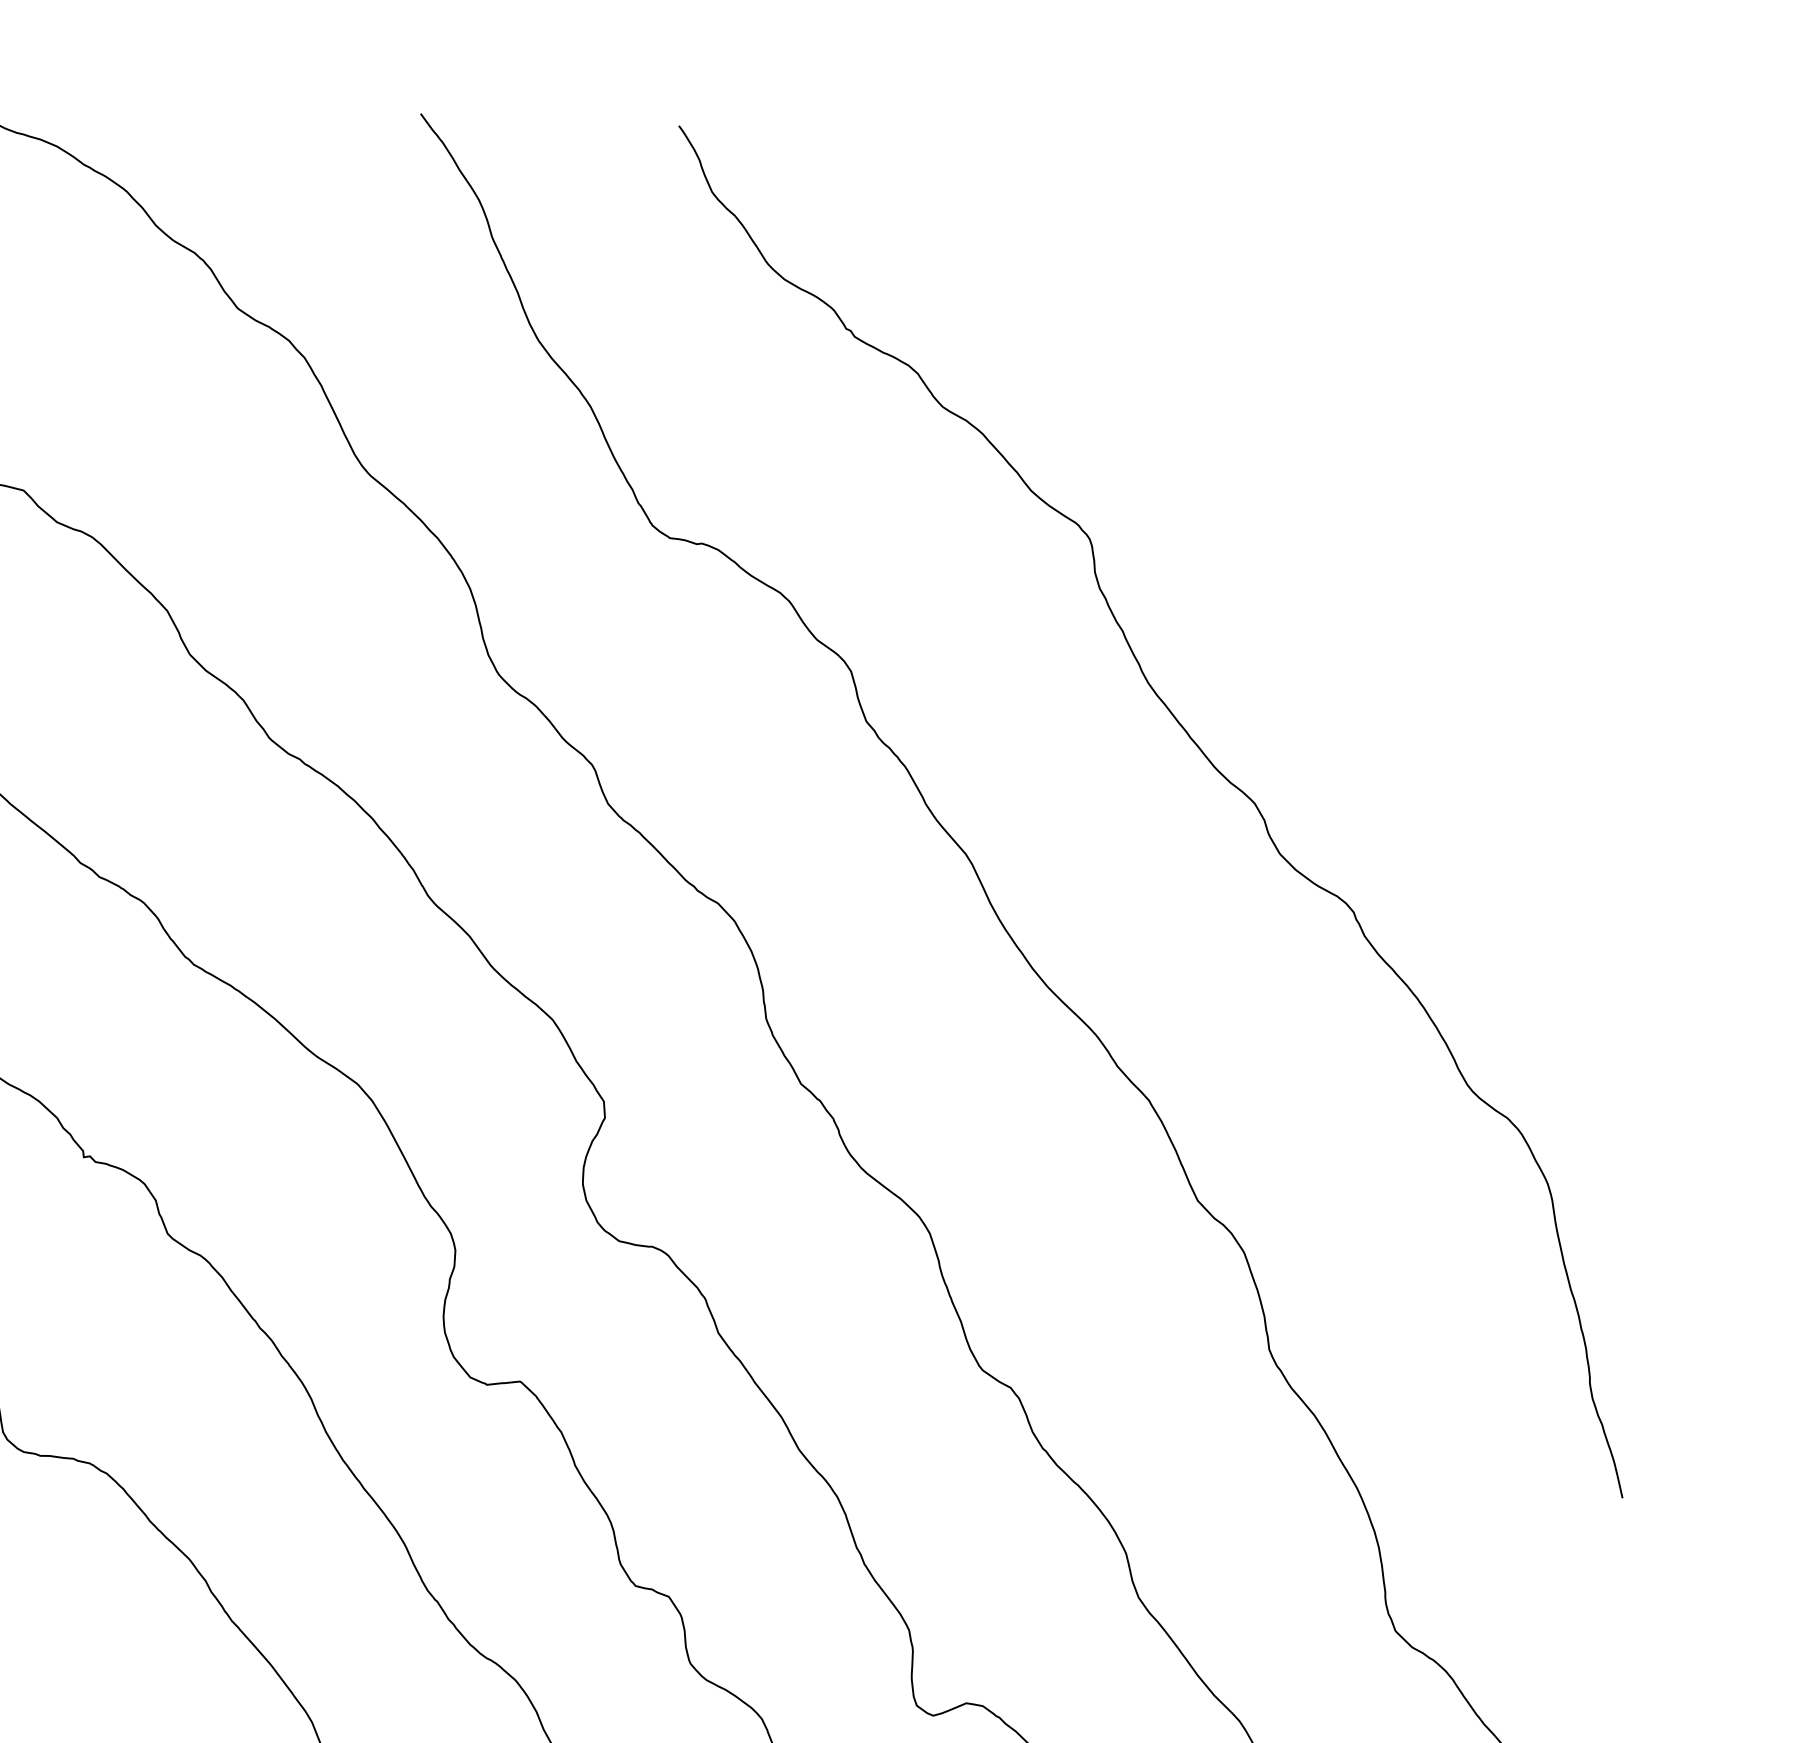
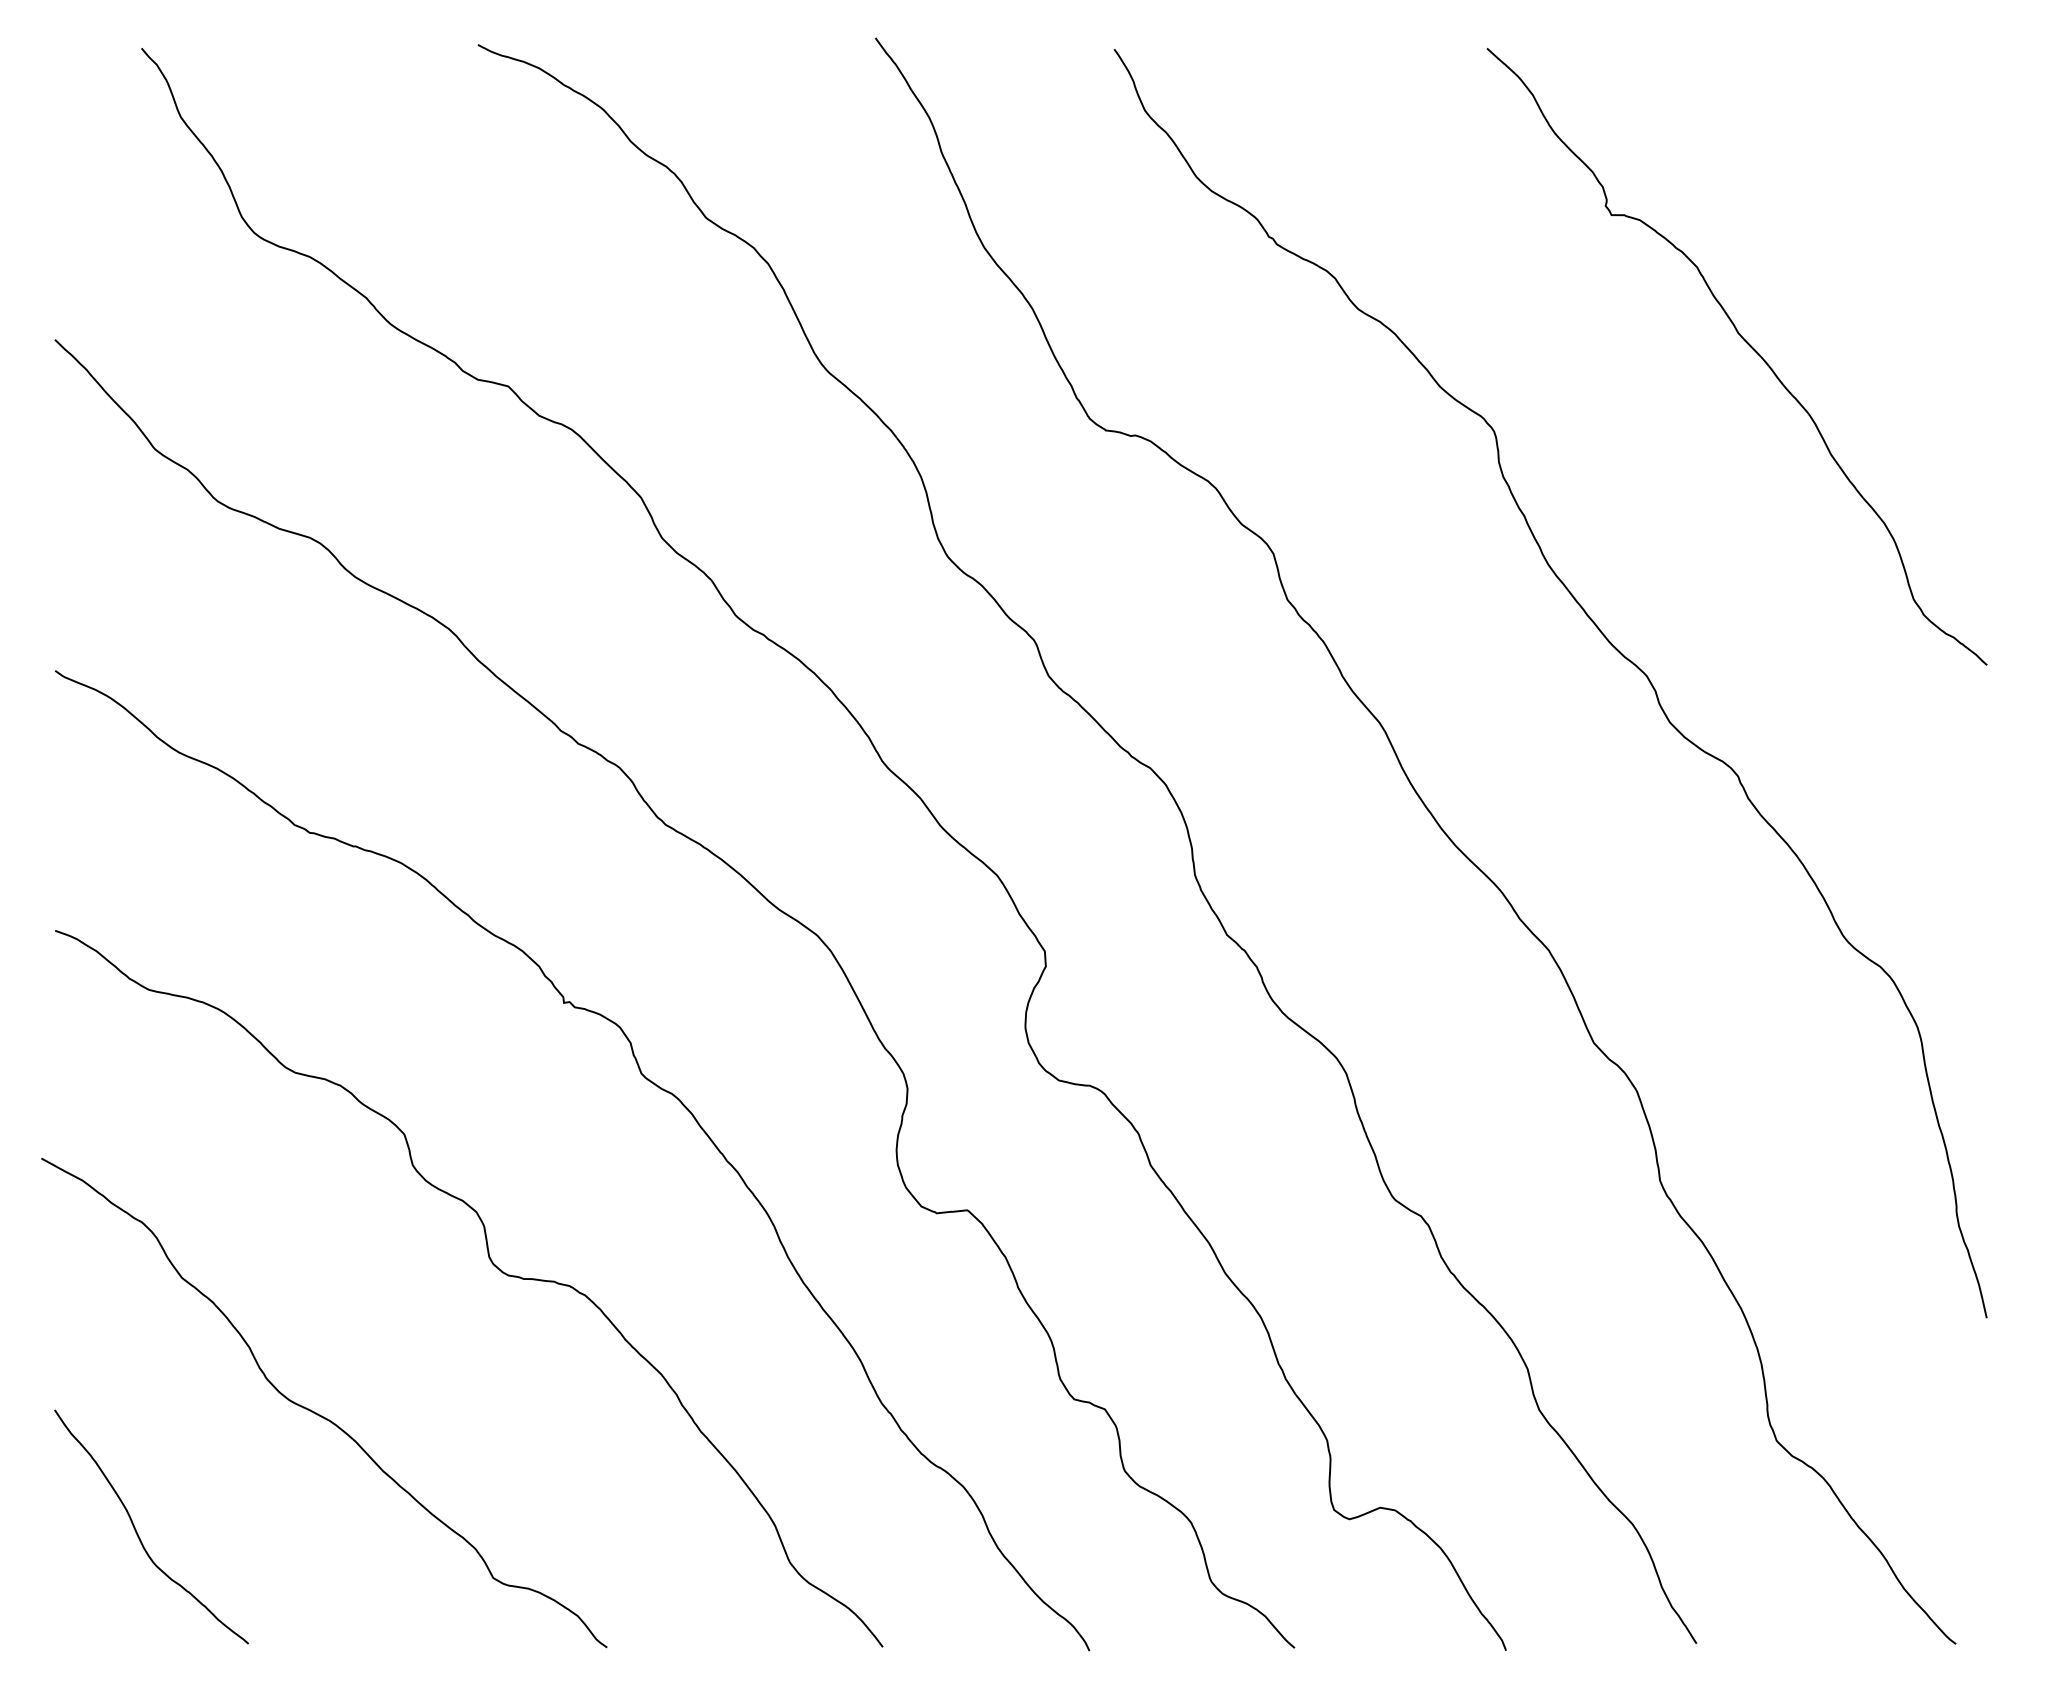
curve: (1363, 445) -> (1747, 344), added

